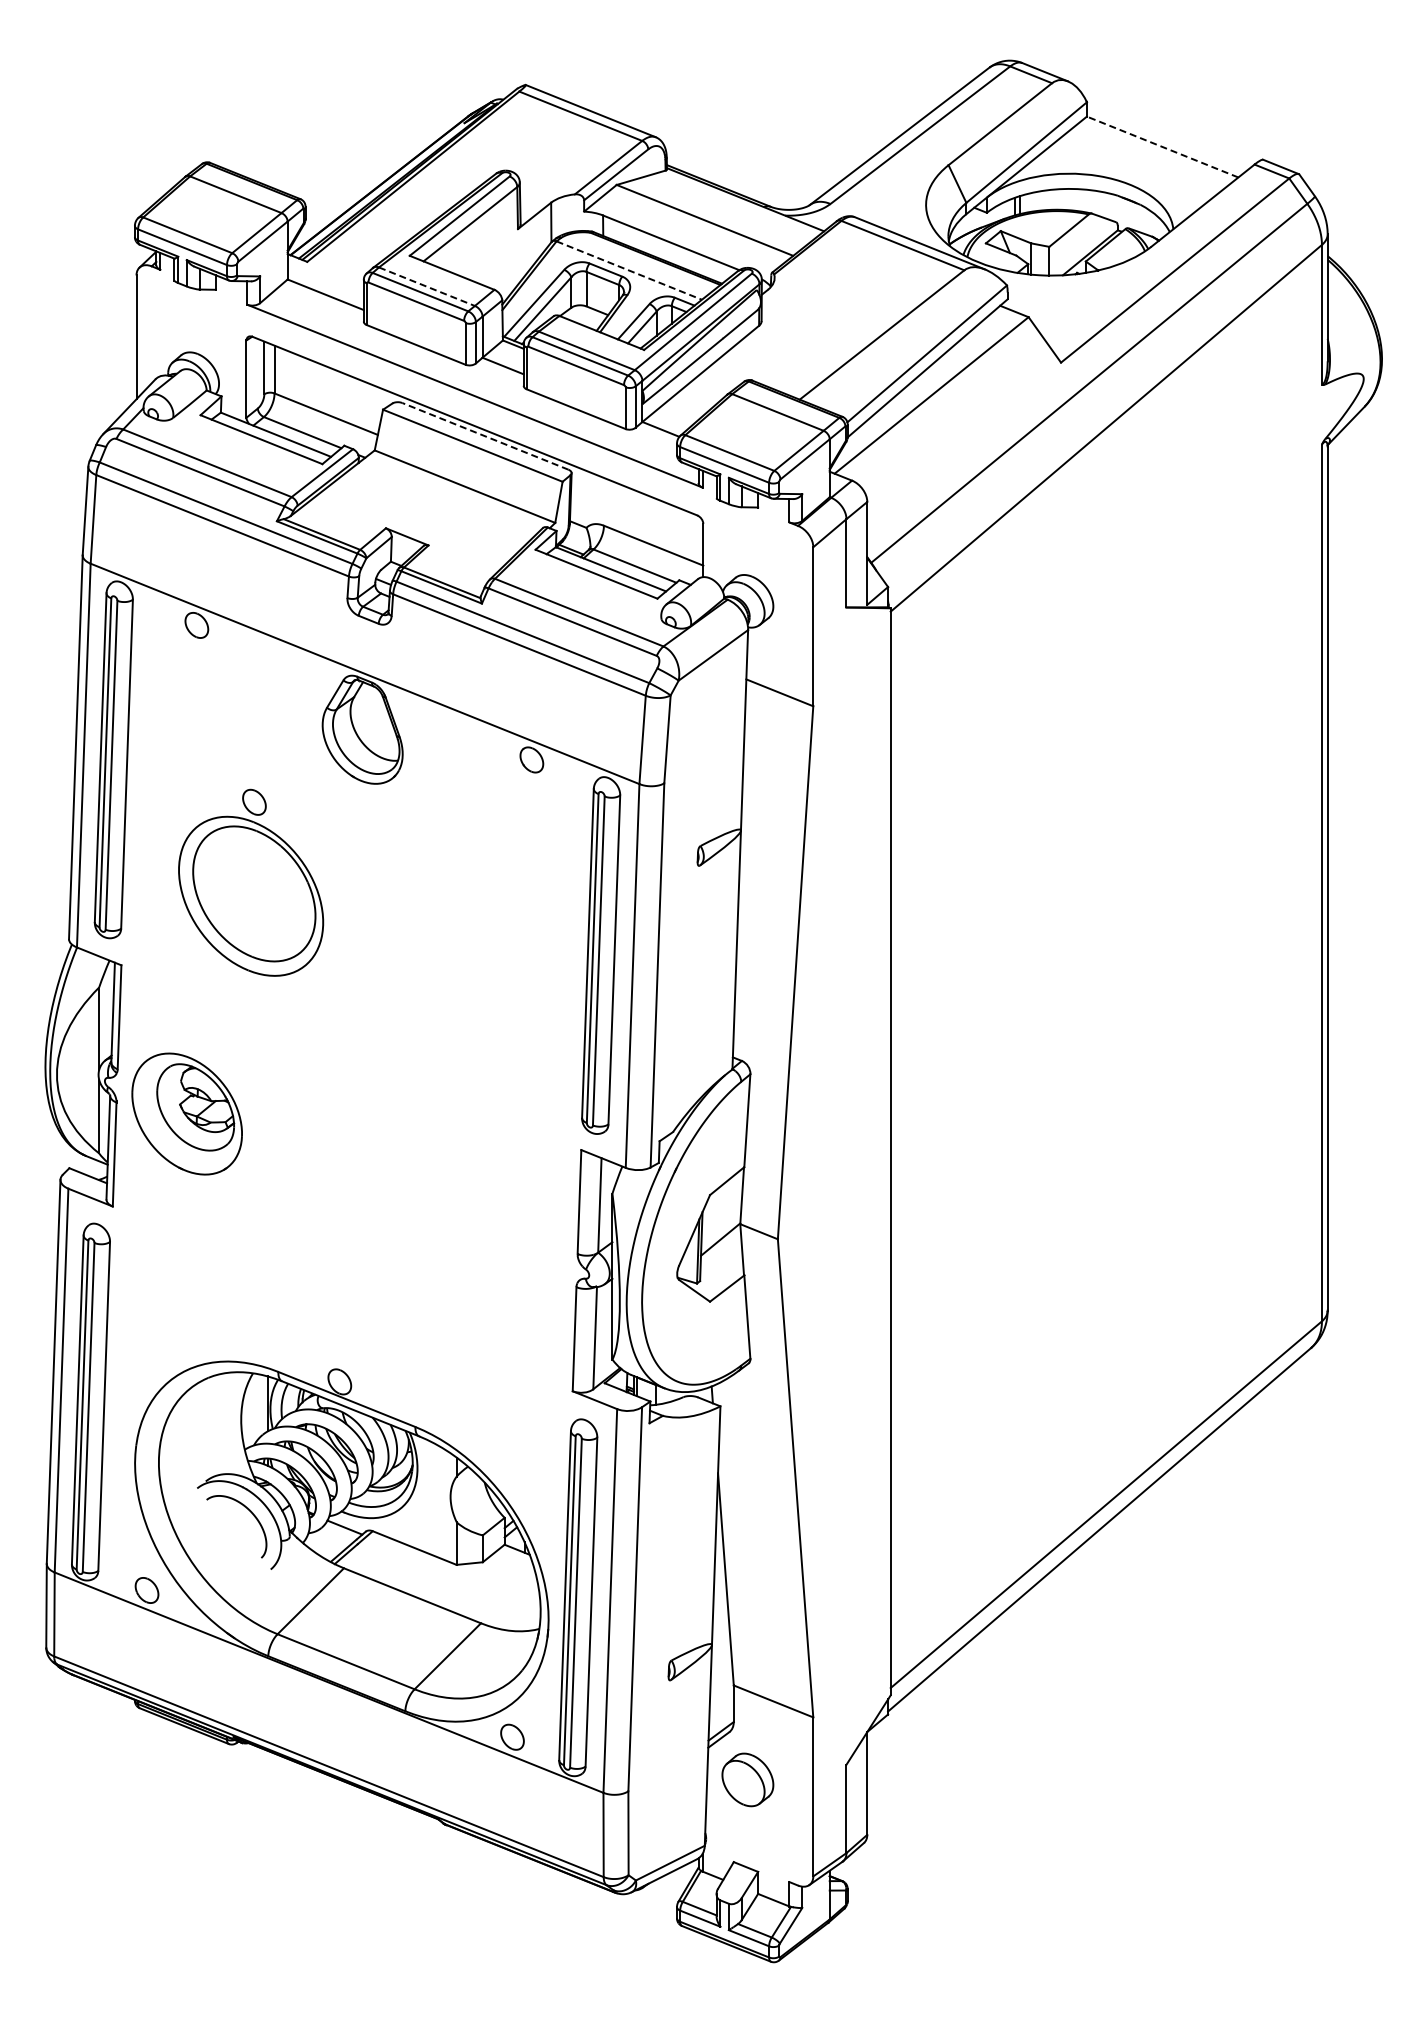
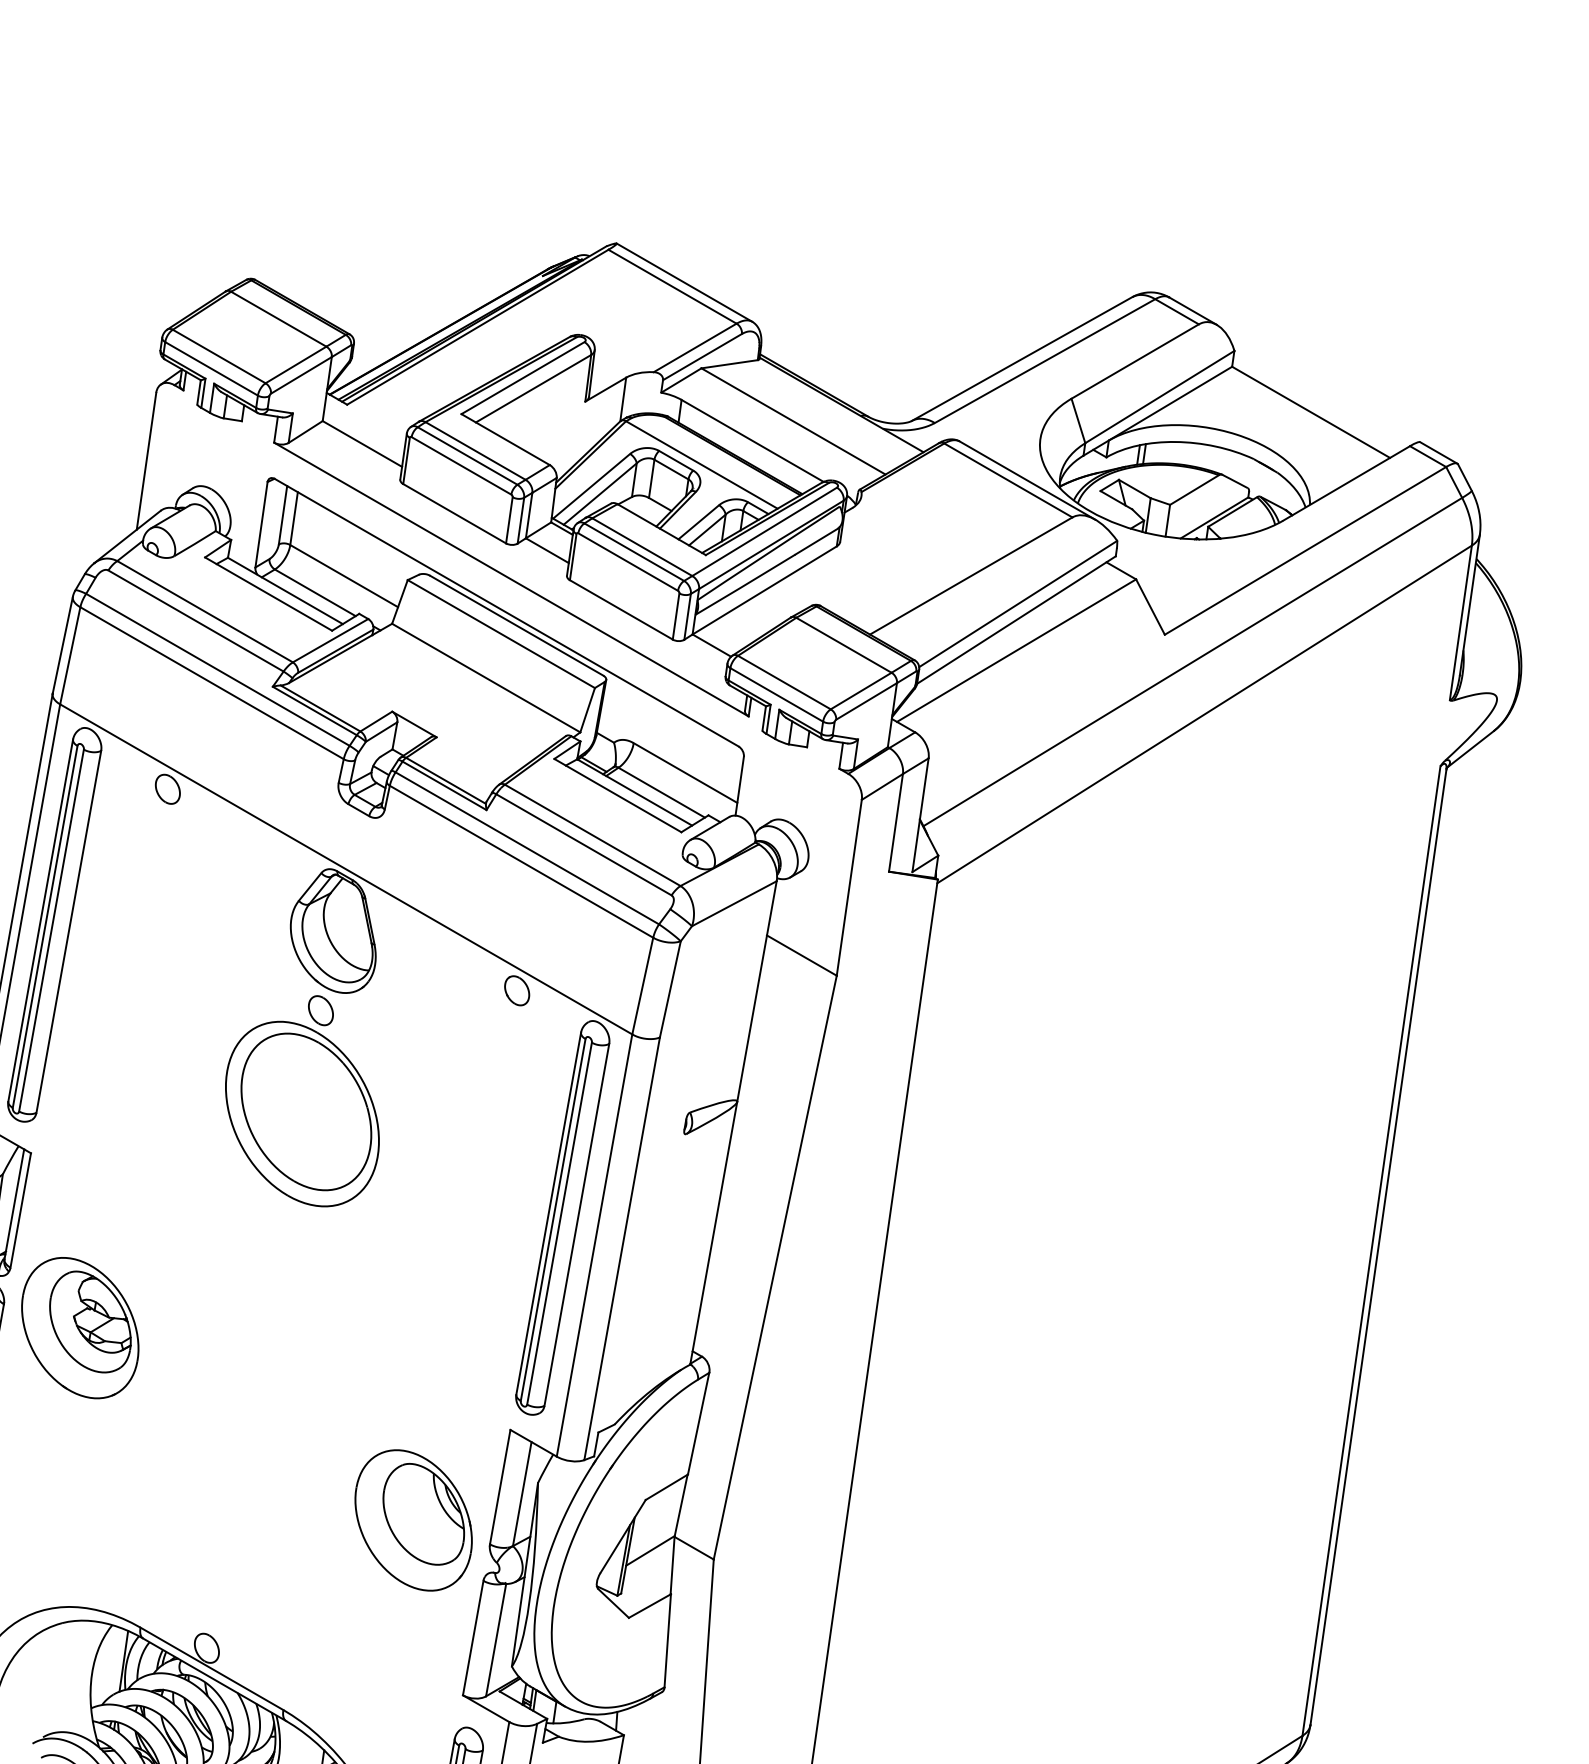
line: (1162, 147) -> (1310, 412), dashed -> solid
line: (629, 270) -> (702, 464), dashed -> solid
line: (426, 286) -> (475, 450), dashed -> solid
line: (484, 436) -> (515, 625), dashed -> solid
part: (251, 882) -> (305, 1098), moved
part: (506, 1242) -> (413, 1520), added

